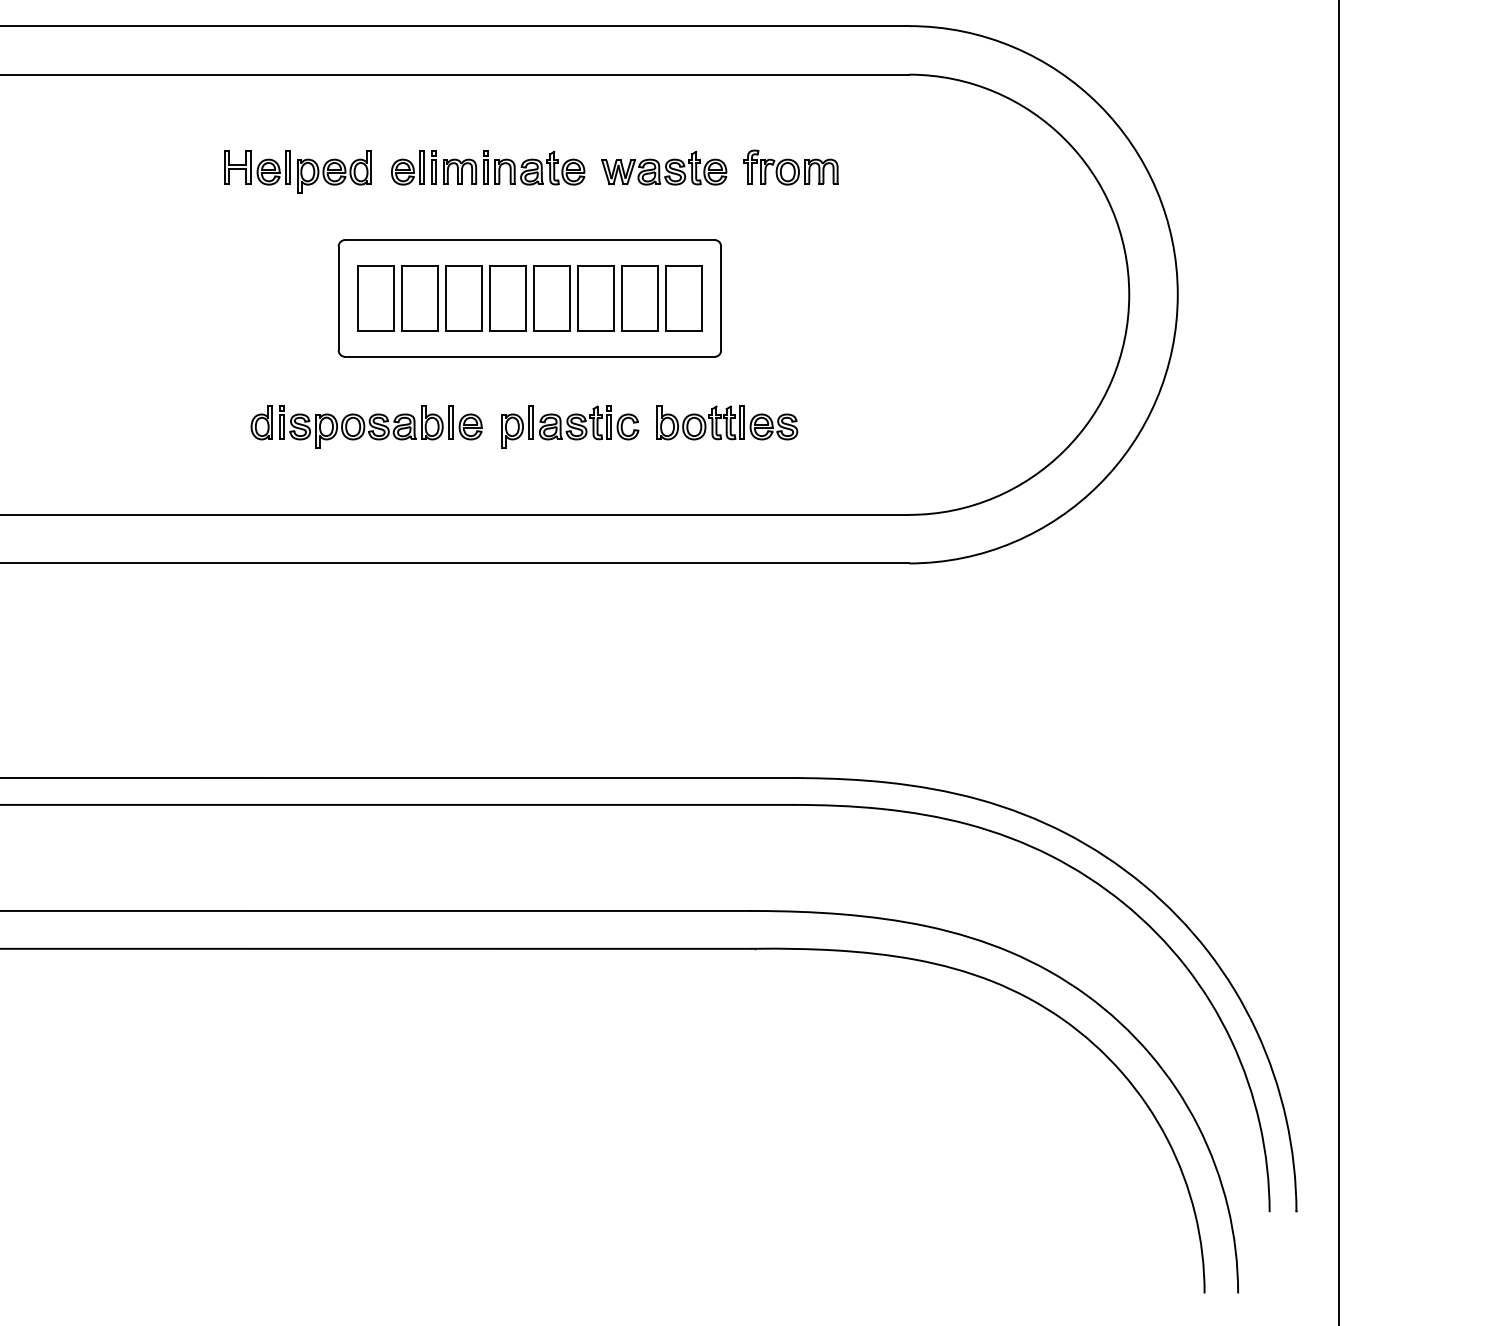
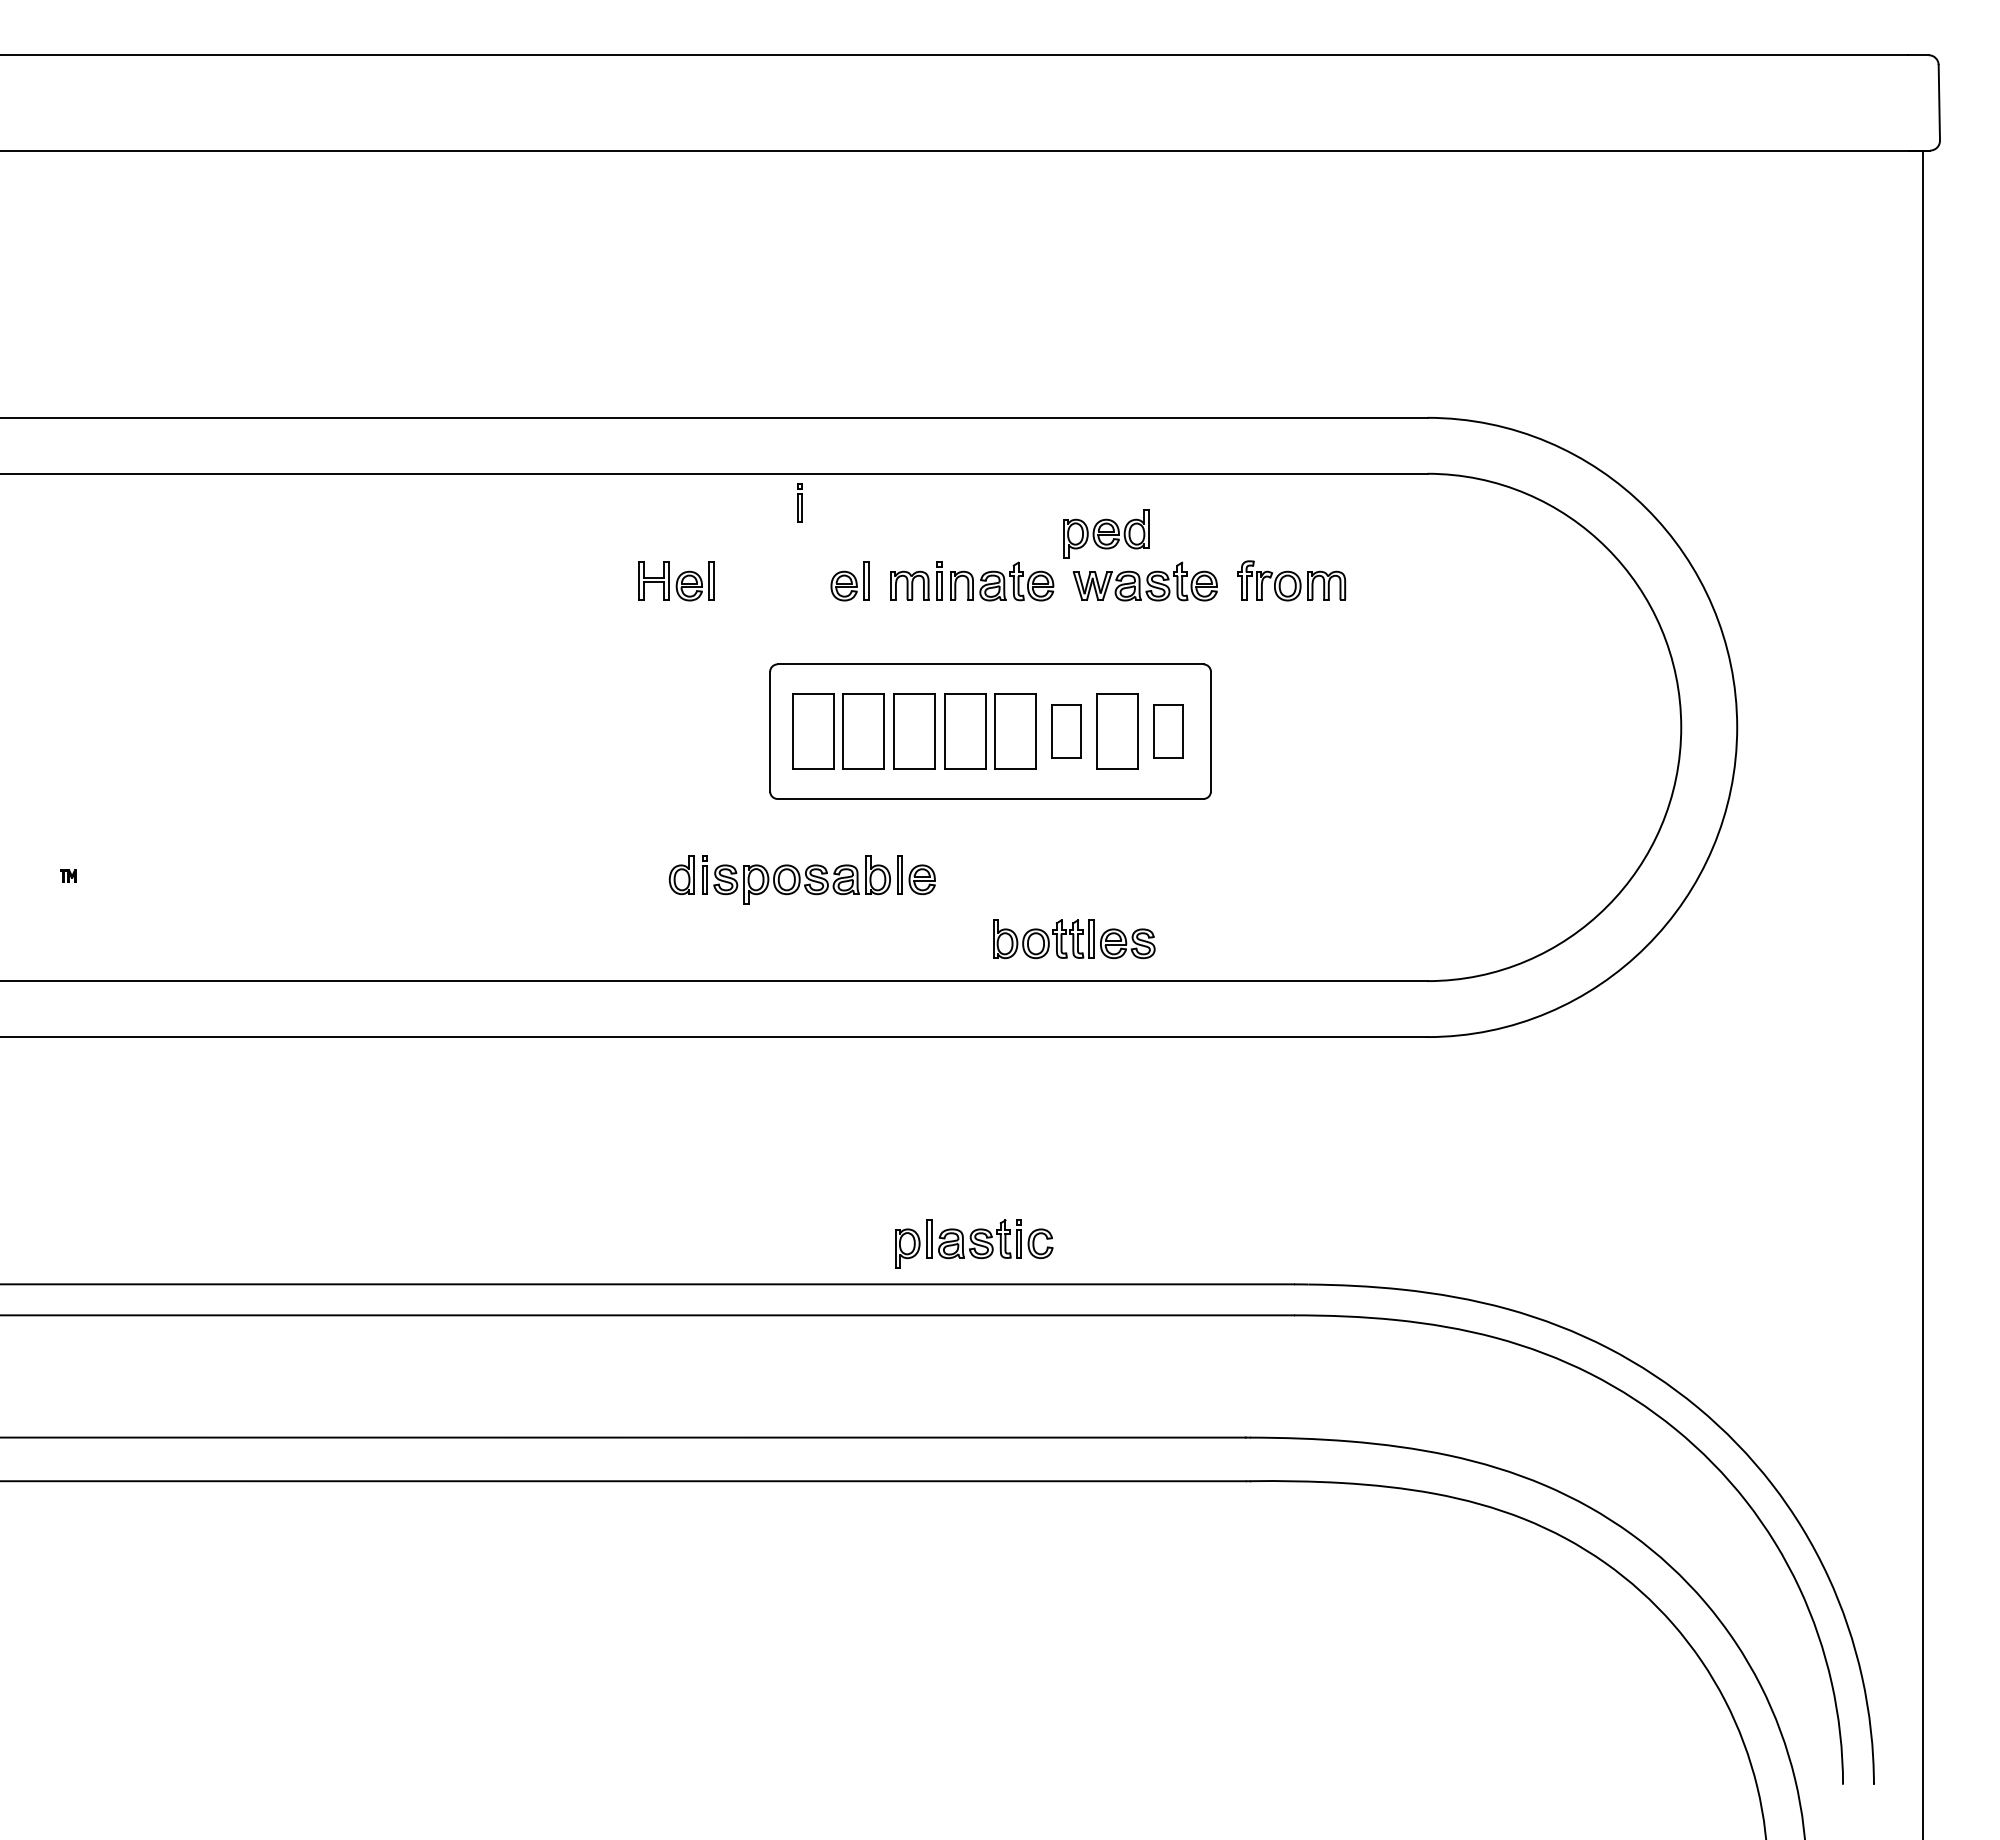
part: (433, 167) -> (799, 502), moved
part: (334, 171) -> (1106, 533), moved
part: (595, 298) -> (1066, 731), size x0.7
part: (684, 298) -> (1168, 731), size x0.7
part: (727, 423) -> (1074, 939), moved
part: (570, 426) -> (974, 1243), moved

